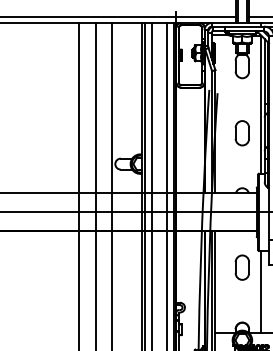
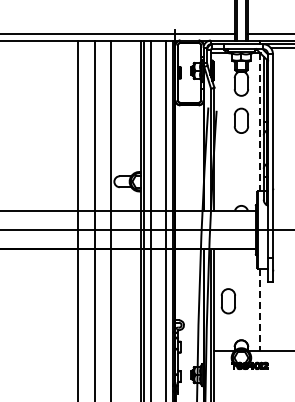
line: (260, 104) -> (259, 122), solid -> dashed
part: (241, 132) -> (240, 120), moved
part: (241, 267) -> (227, 301), moved
line: (260, 291) -> (259, 309), solid -> dashed

